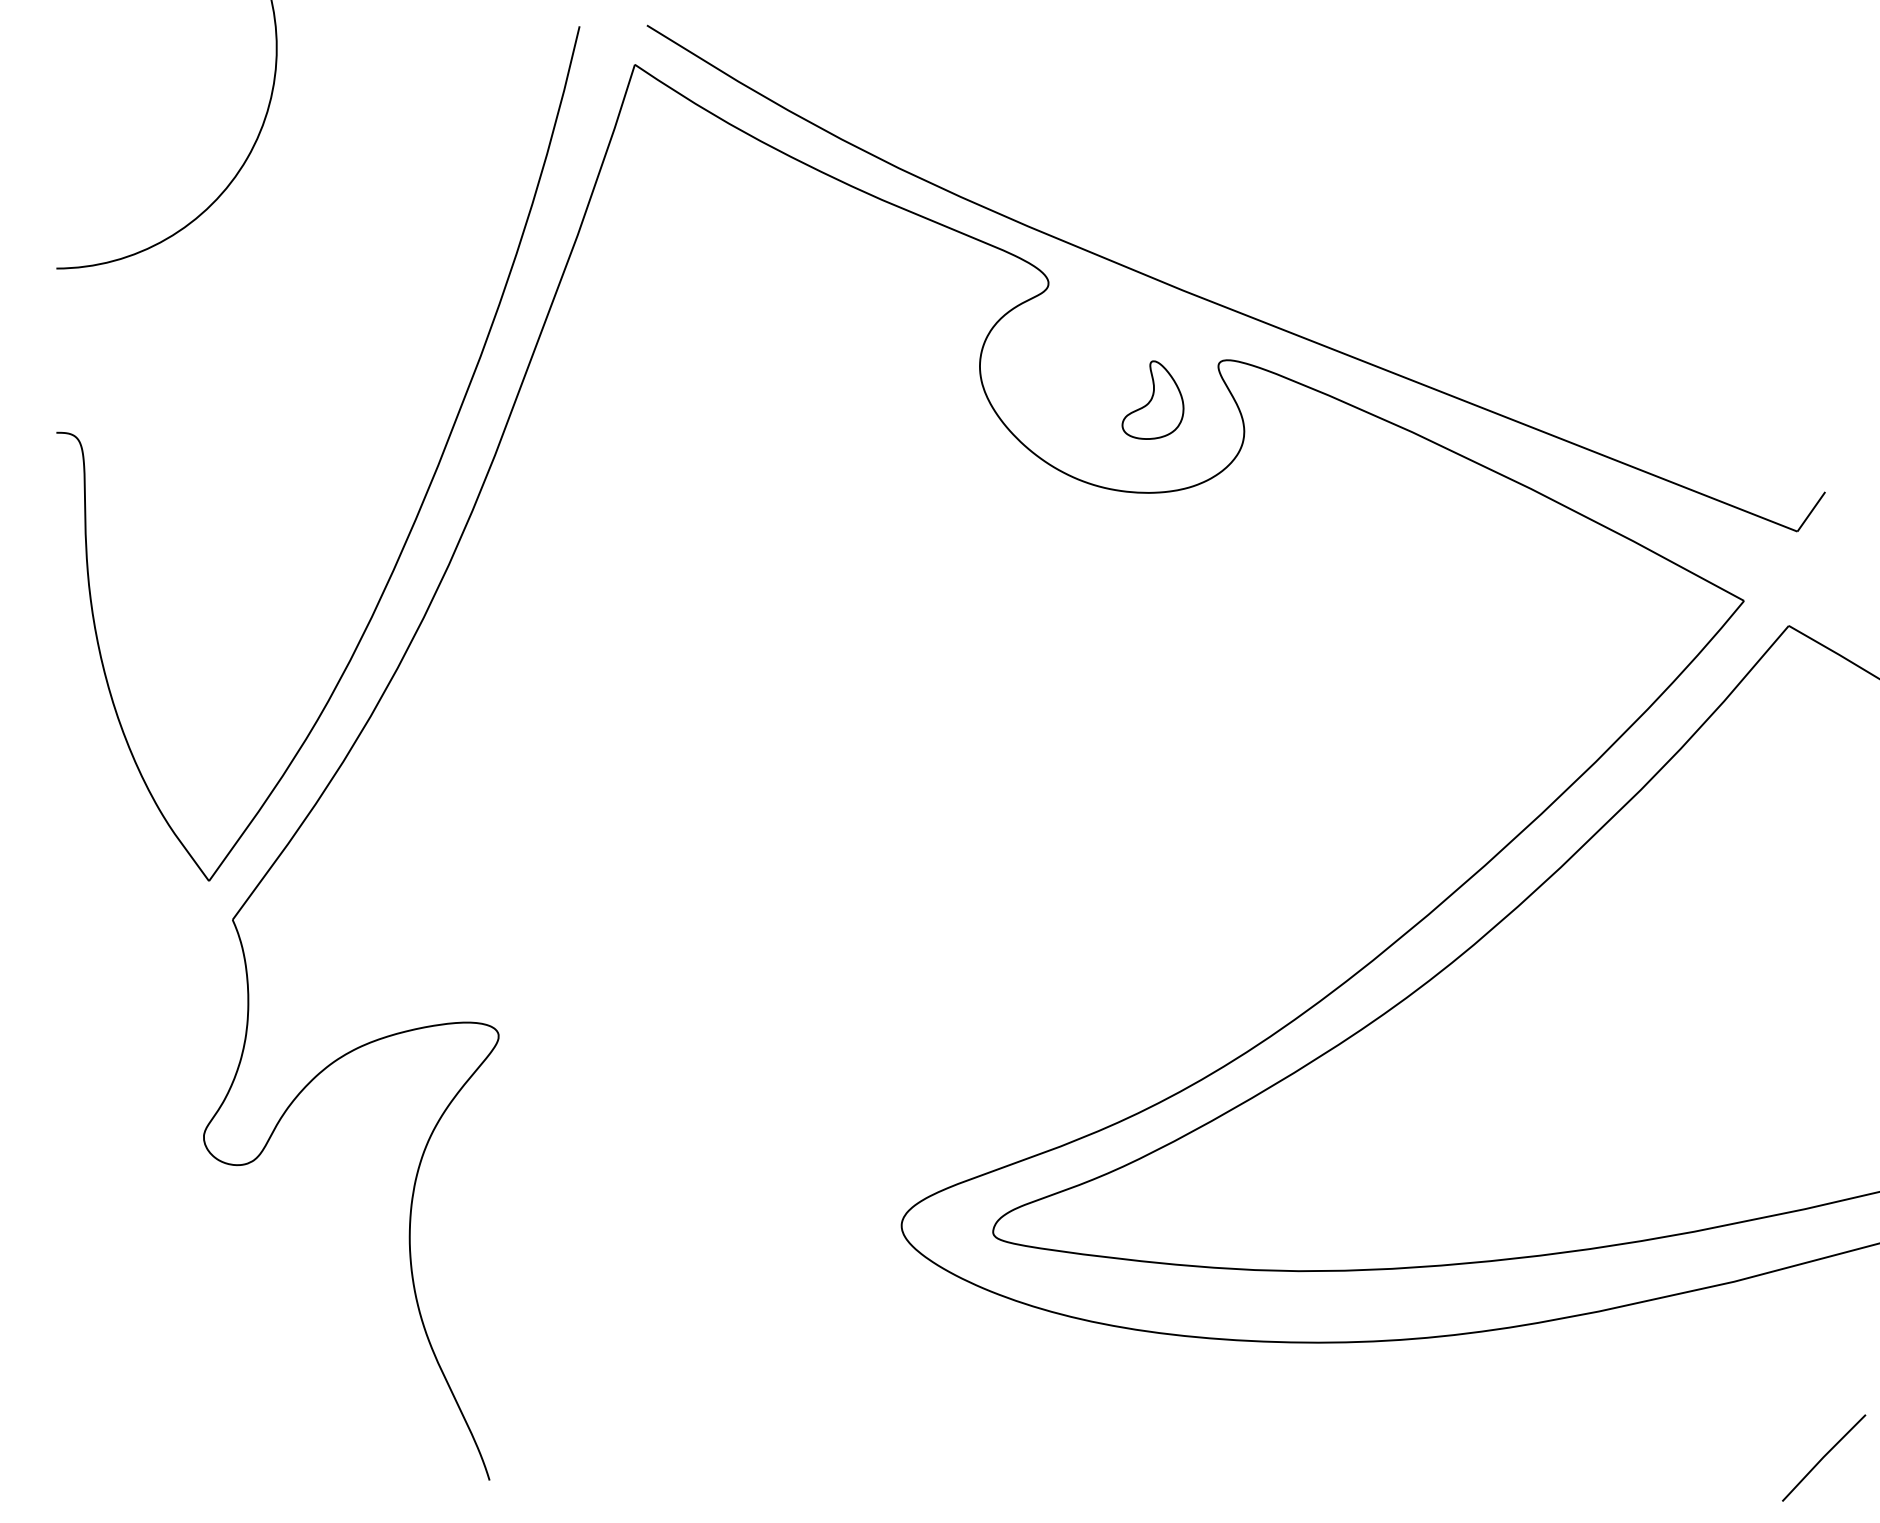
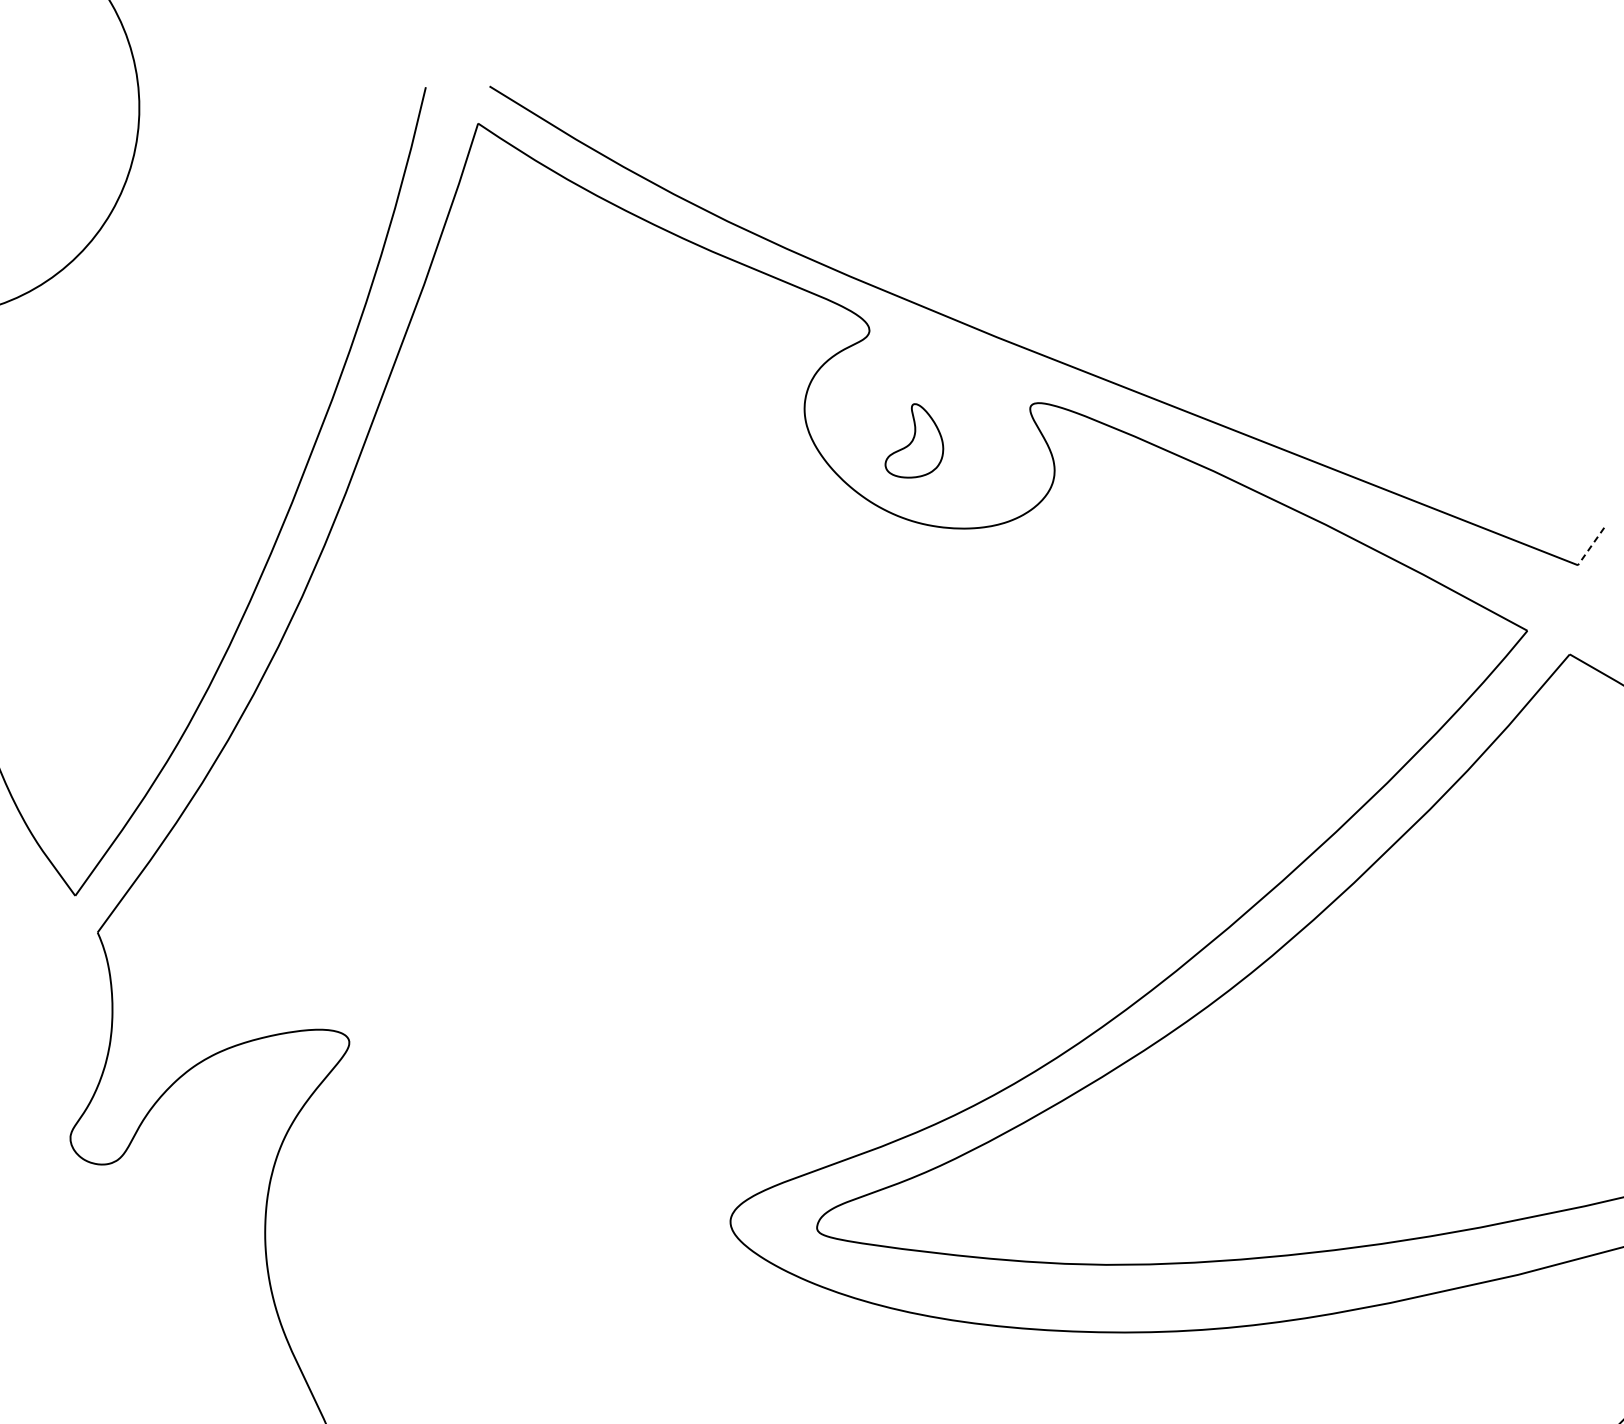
part: (1152, 399) -> (913, 440), moved
line: (1811, 512) -> (1591, 547), solid -> dashed

